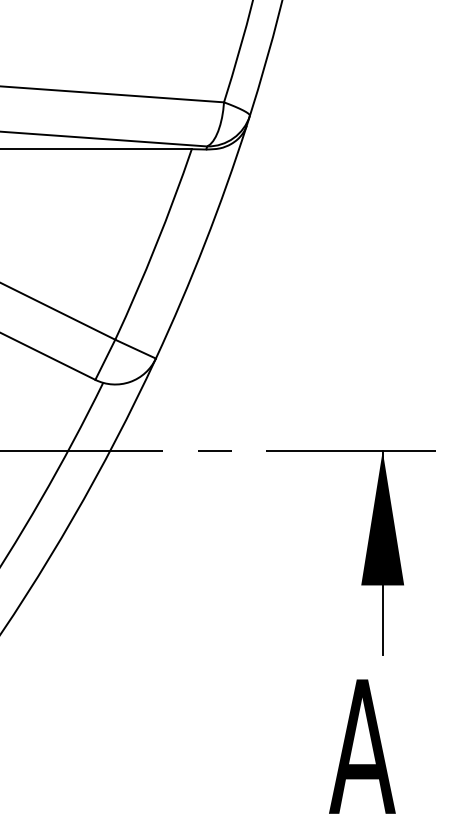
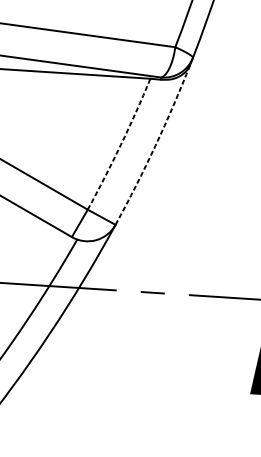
arc: (205, 243) -> (155, 145), solid -> dashed
arc: (156, 245) -> (121, 145), solid -> dashed

